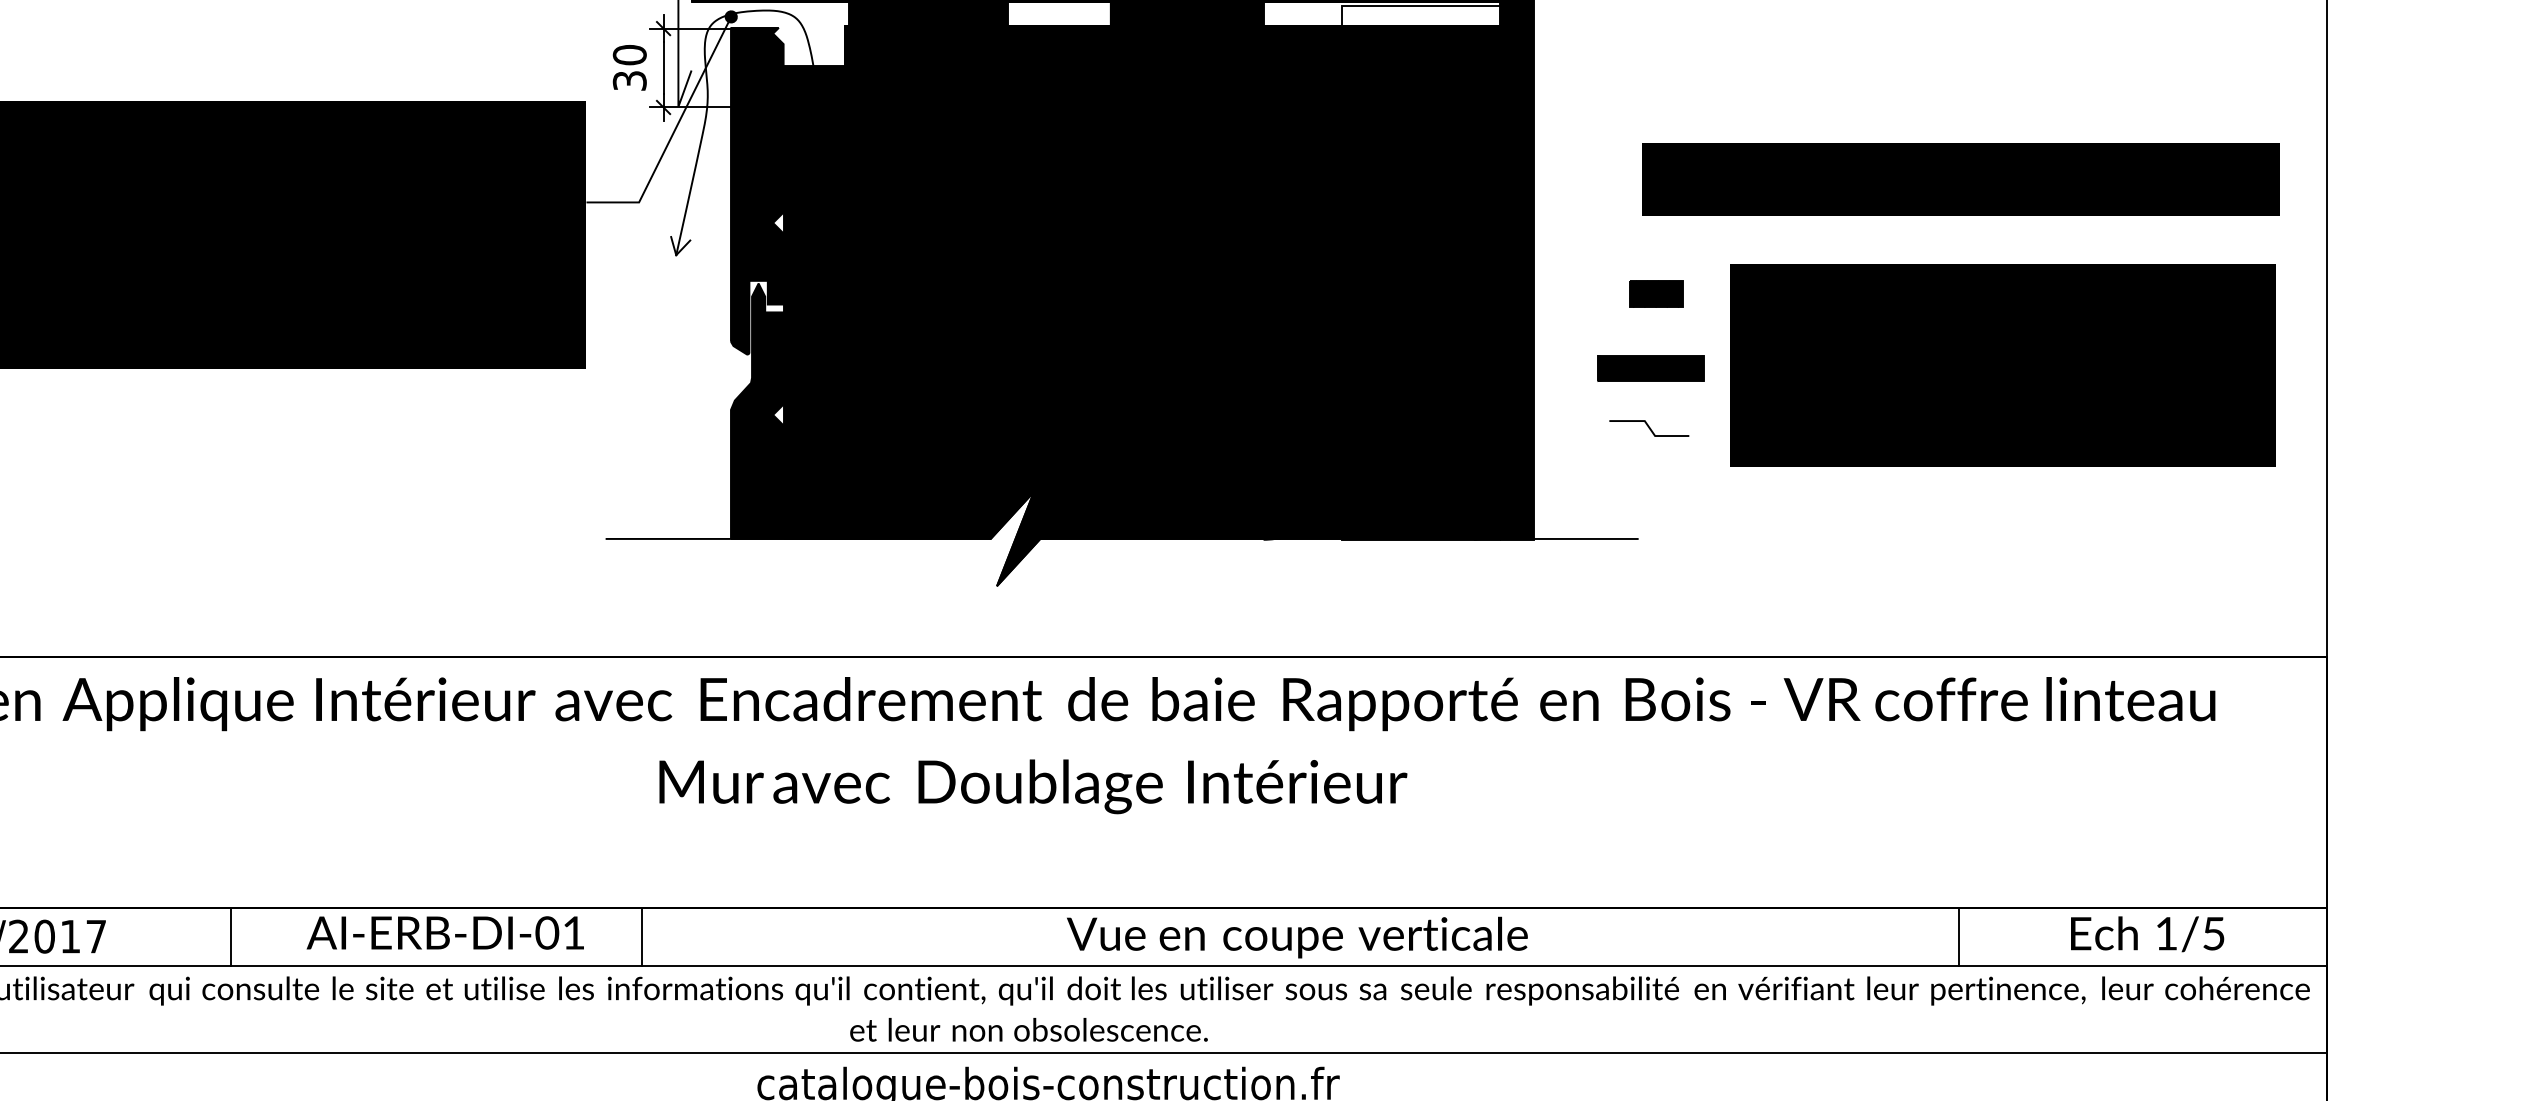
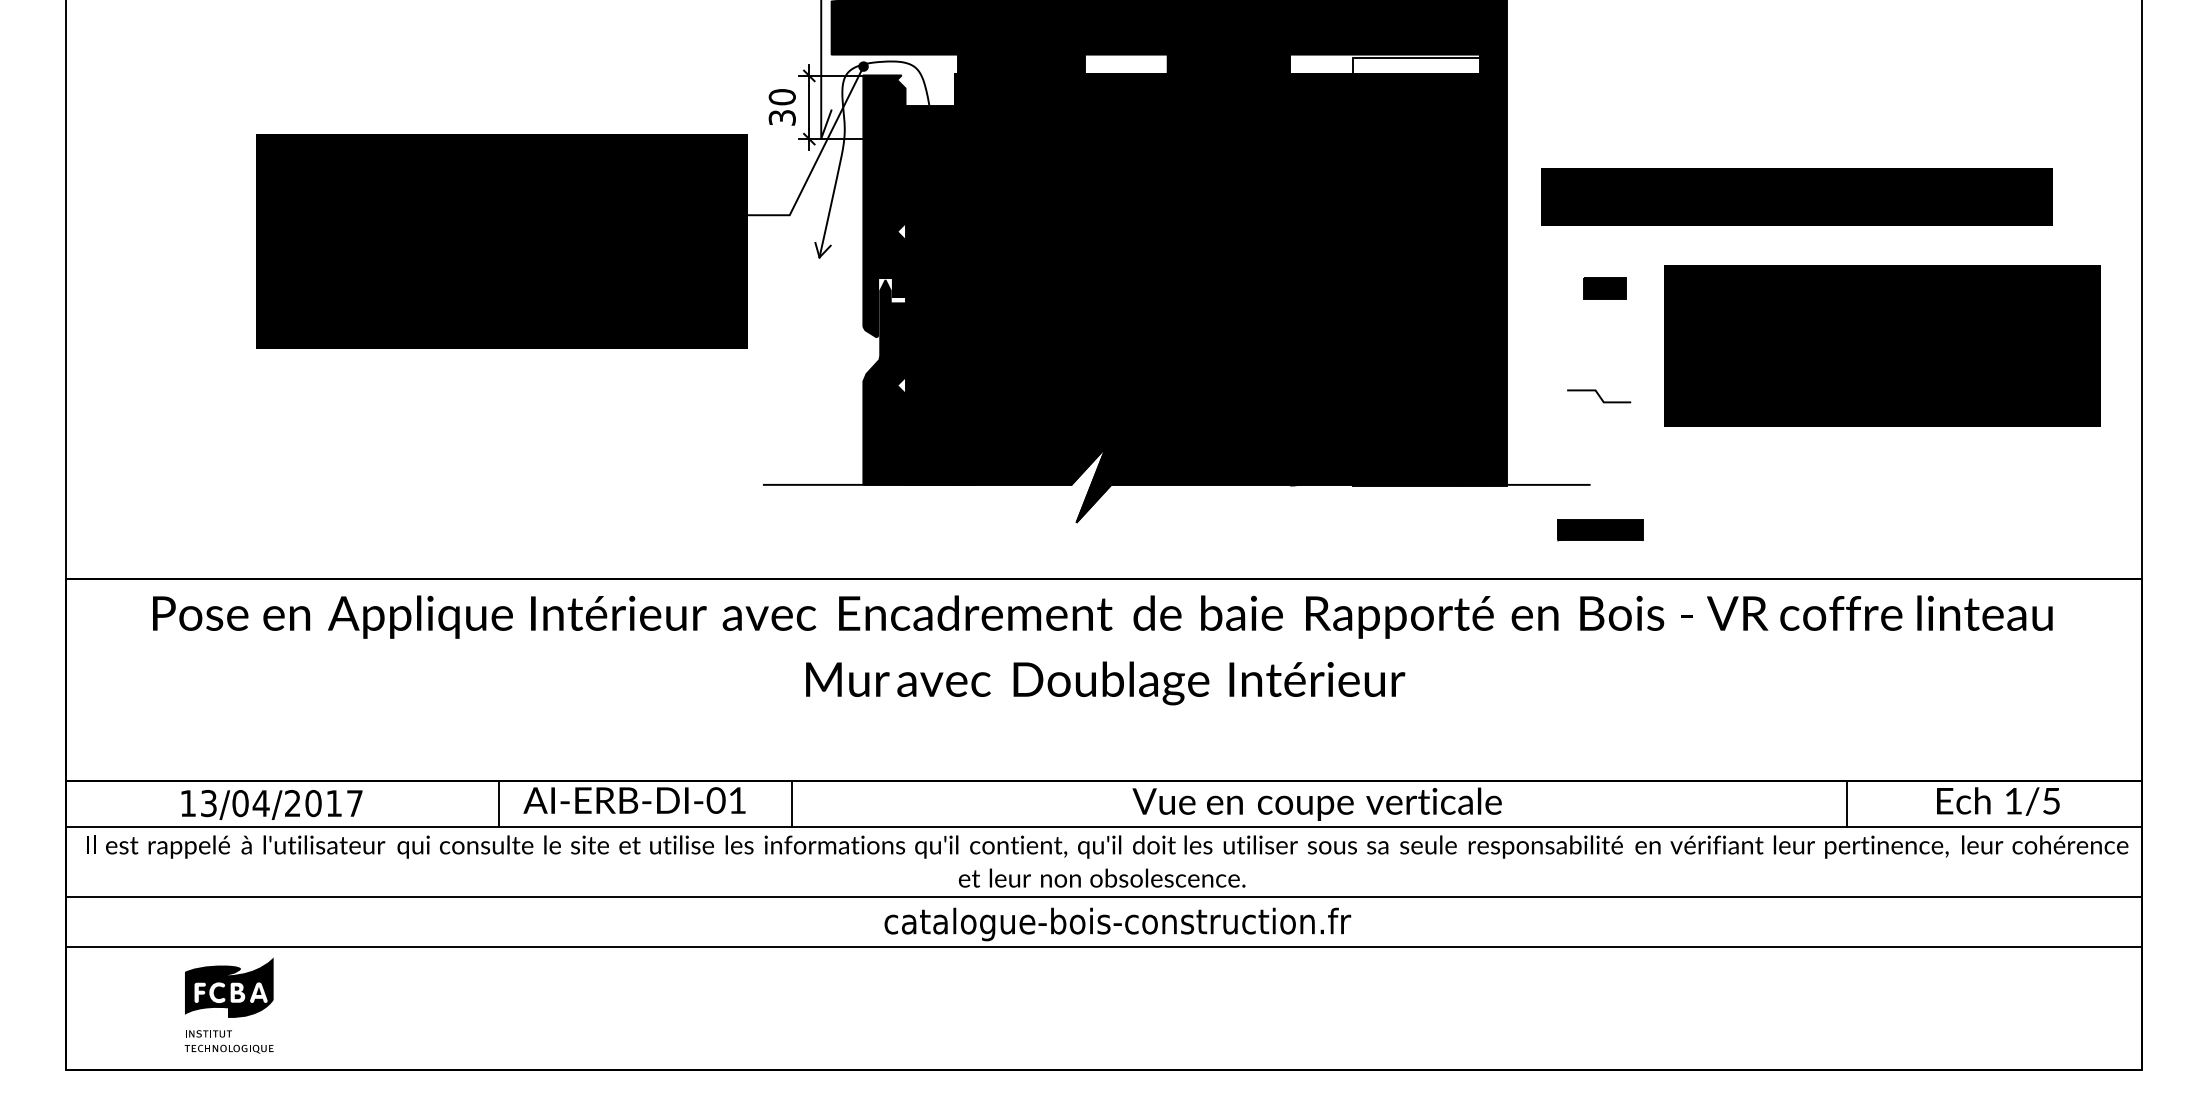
text: (1960, 179) -> (1796, 196), moved
part: (1651, 368) -> (1600, 530), moved
line: (230, 936) -> (498, 803), moved

